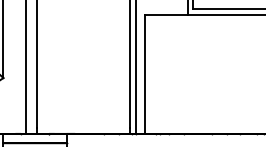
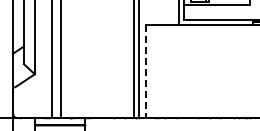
line: (144, 74) -> (145, 71), solid -> dashed

